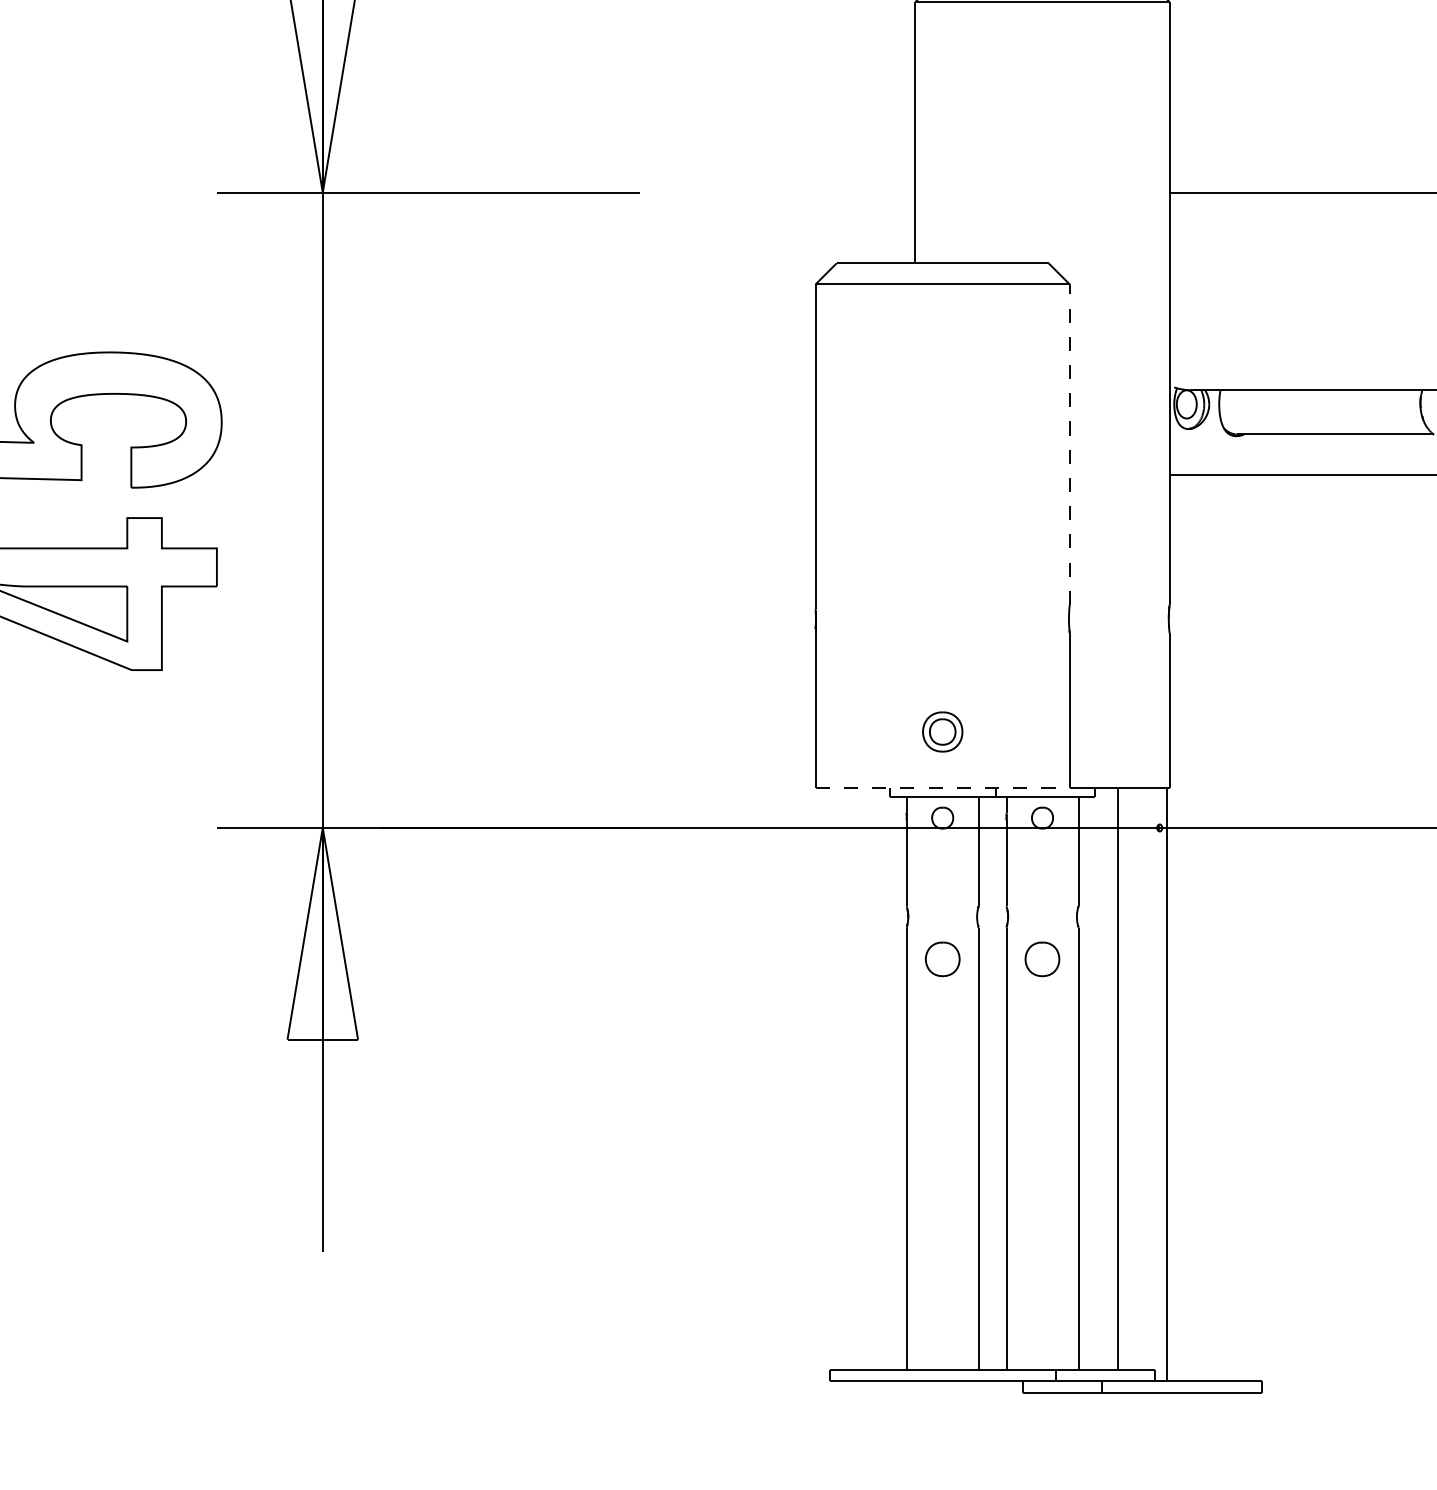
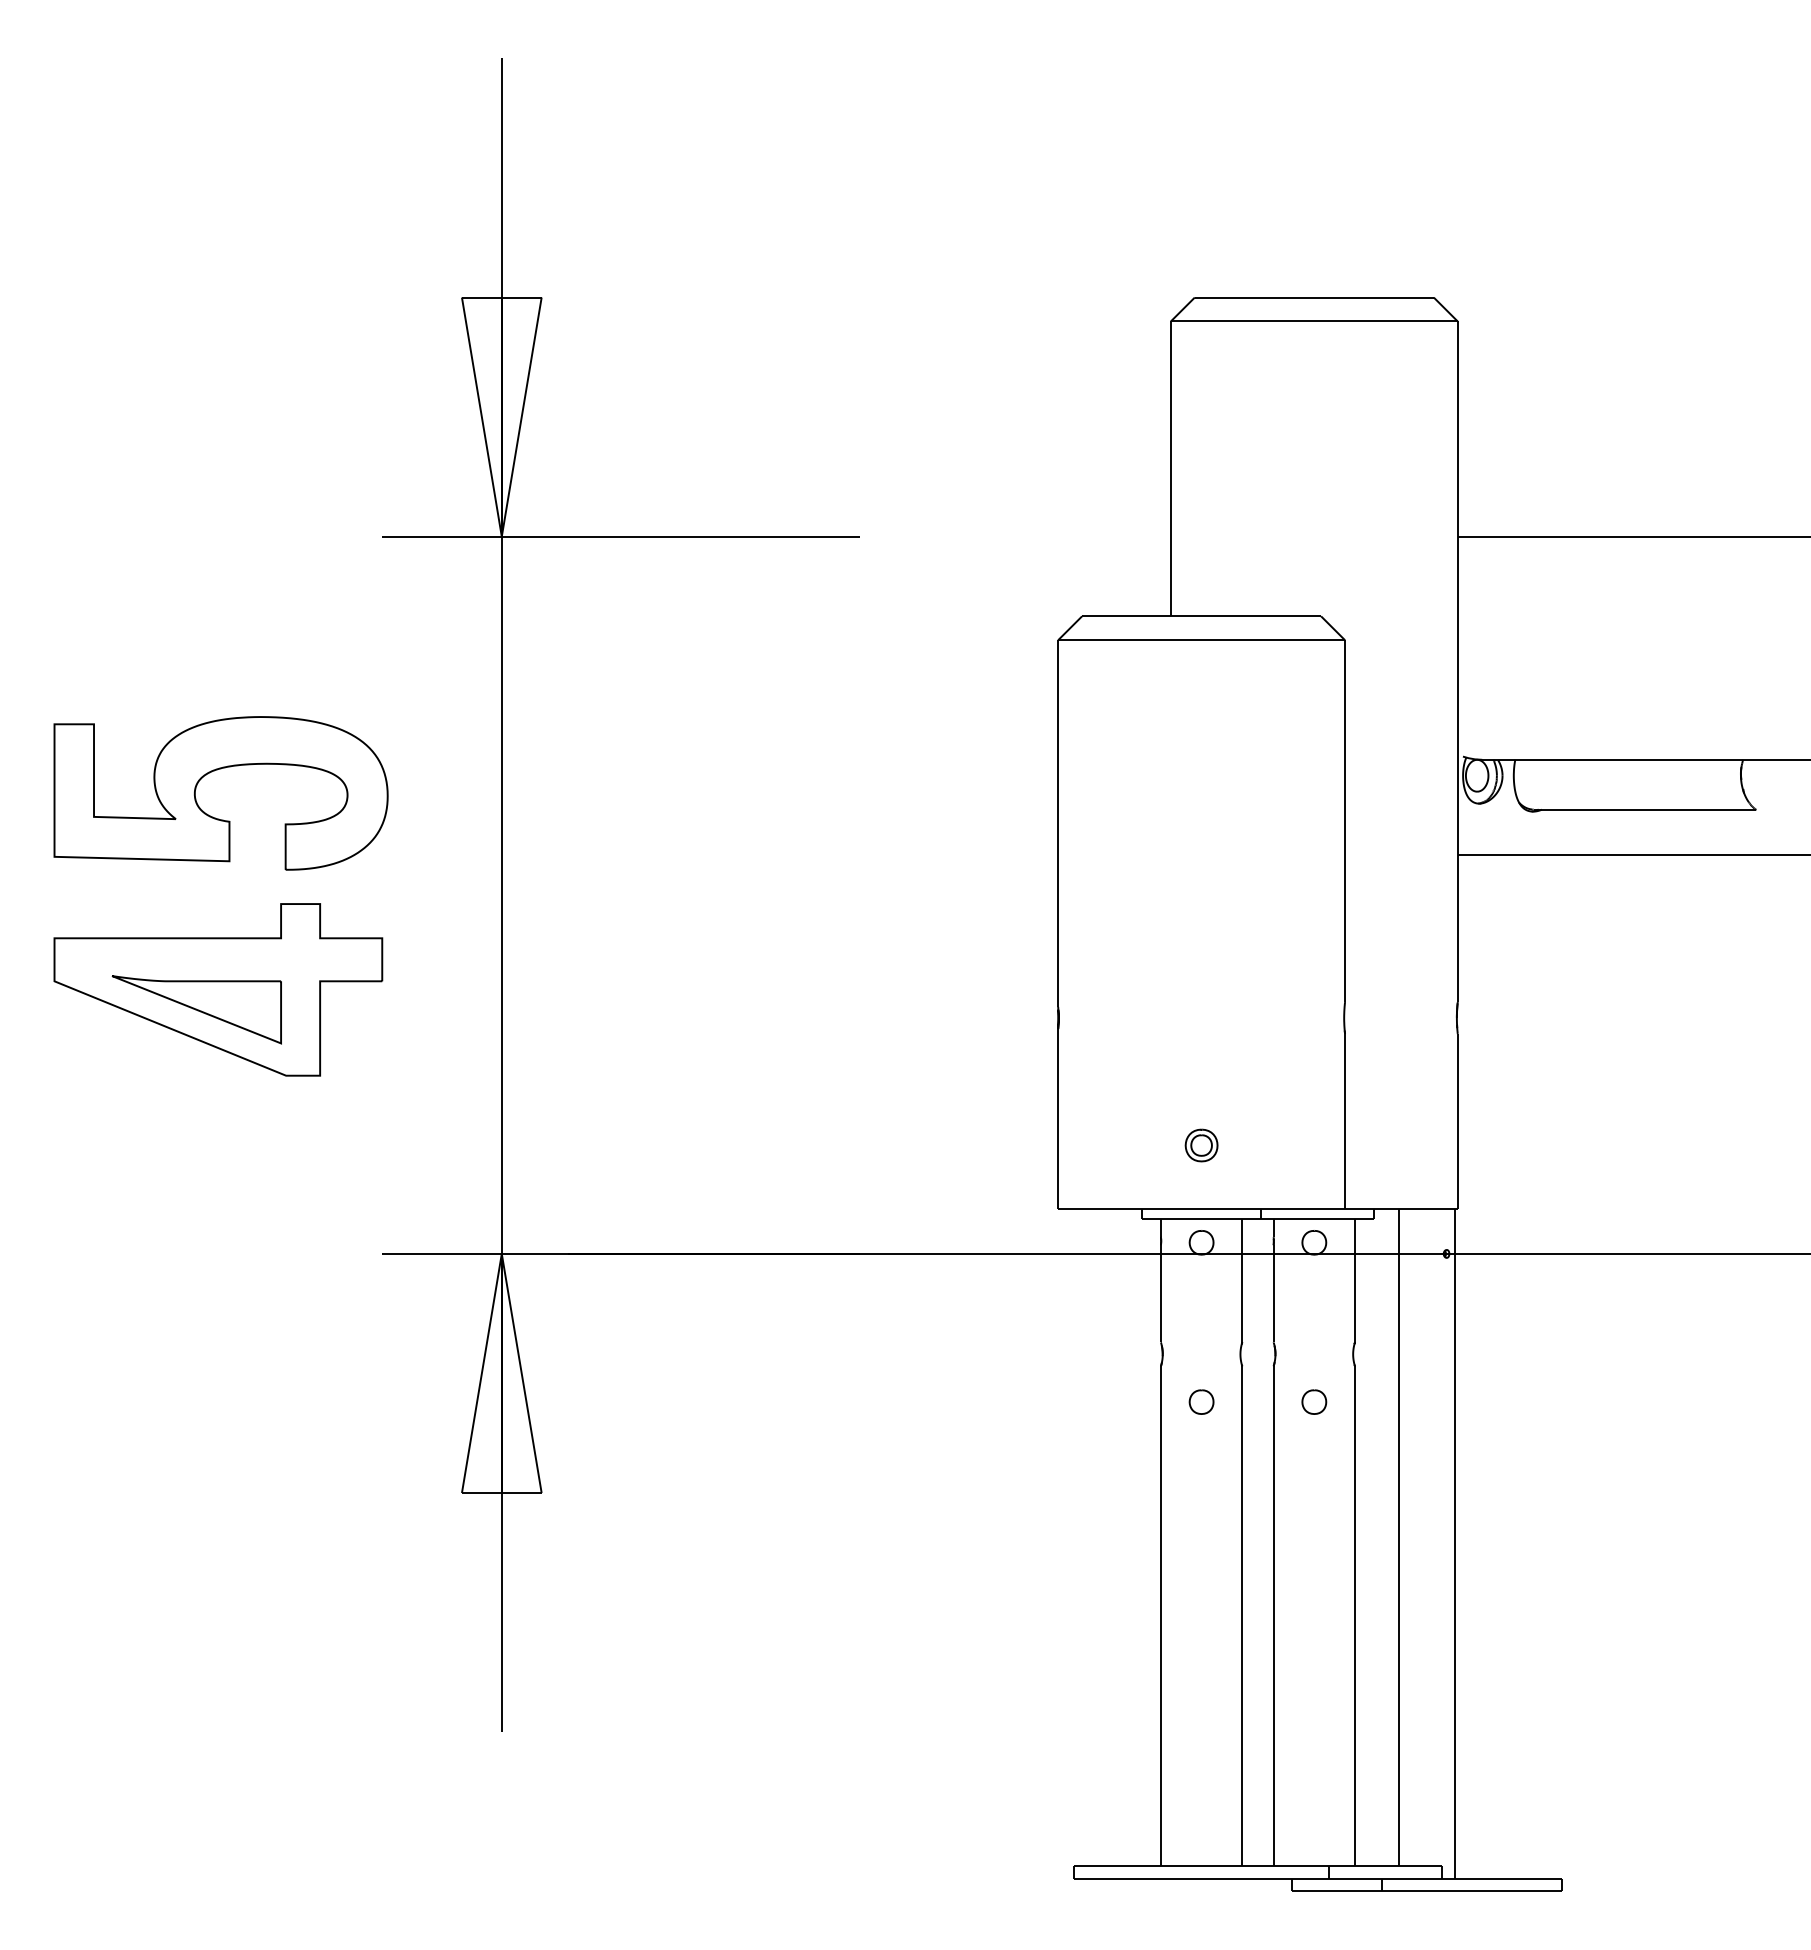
line: (1070, 444) -> (1345, 821), dashed -> solid
part: (942, 731) -> (1201, 1145), size x0.71
line: (943, 788) -> (1202, 1209), dashed -> solid
part: (942, 958) -> (1201, 1401), size x0.62
part: (1042, 958) -> (1314, 1401), size x0.62

